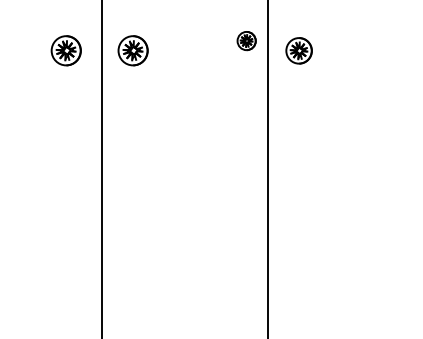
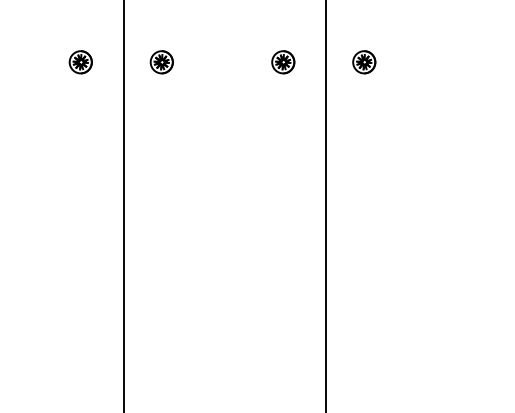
part: (246, 41) -> (283, 62), moved
part: (66, 51) -> (80, 62), size x0.62
part: (132, 51) -> (161, 62), size x0.62
part: (299, 51) -> (364, 62), size x0.71

